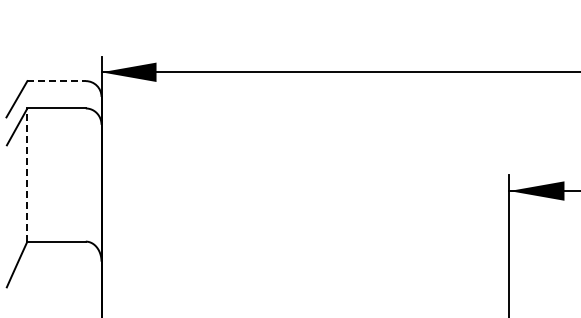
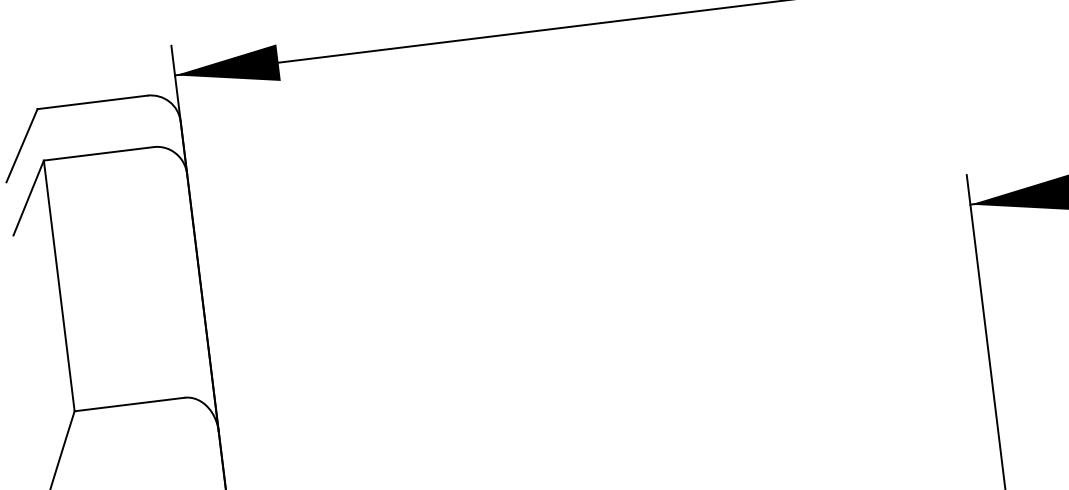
line: (57, 81) -> (94, 102), dashed -> solid
line: (27, 175) -> (59, 286), dashed -> solid

